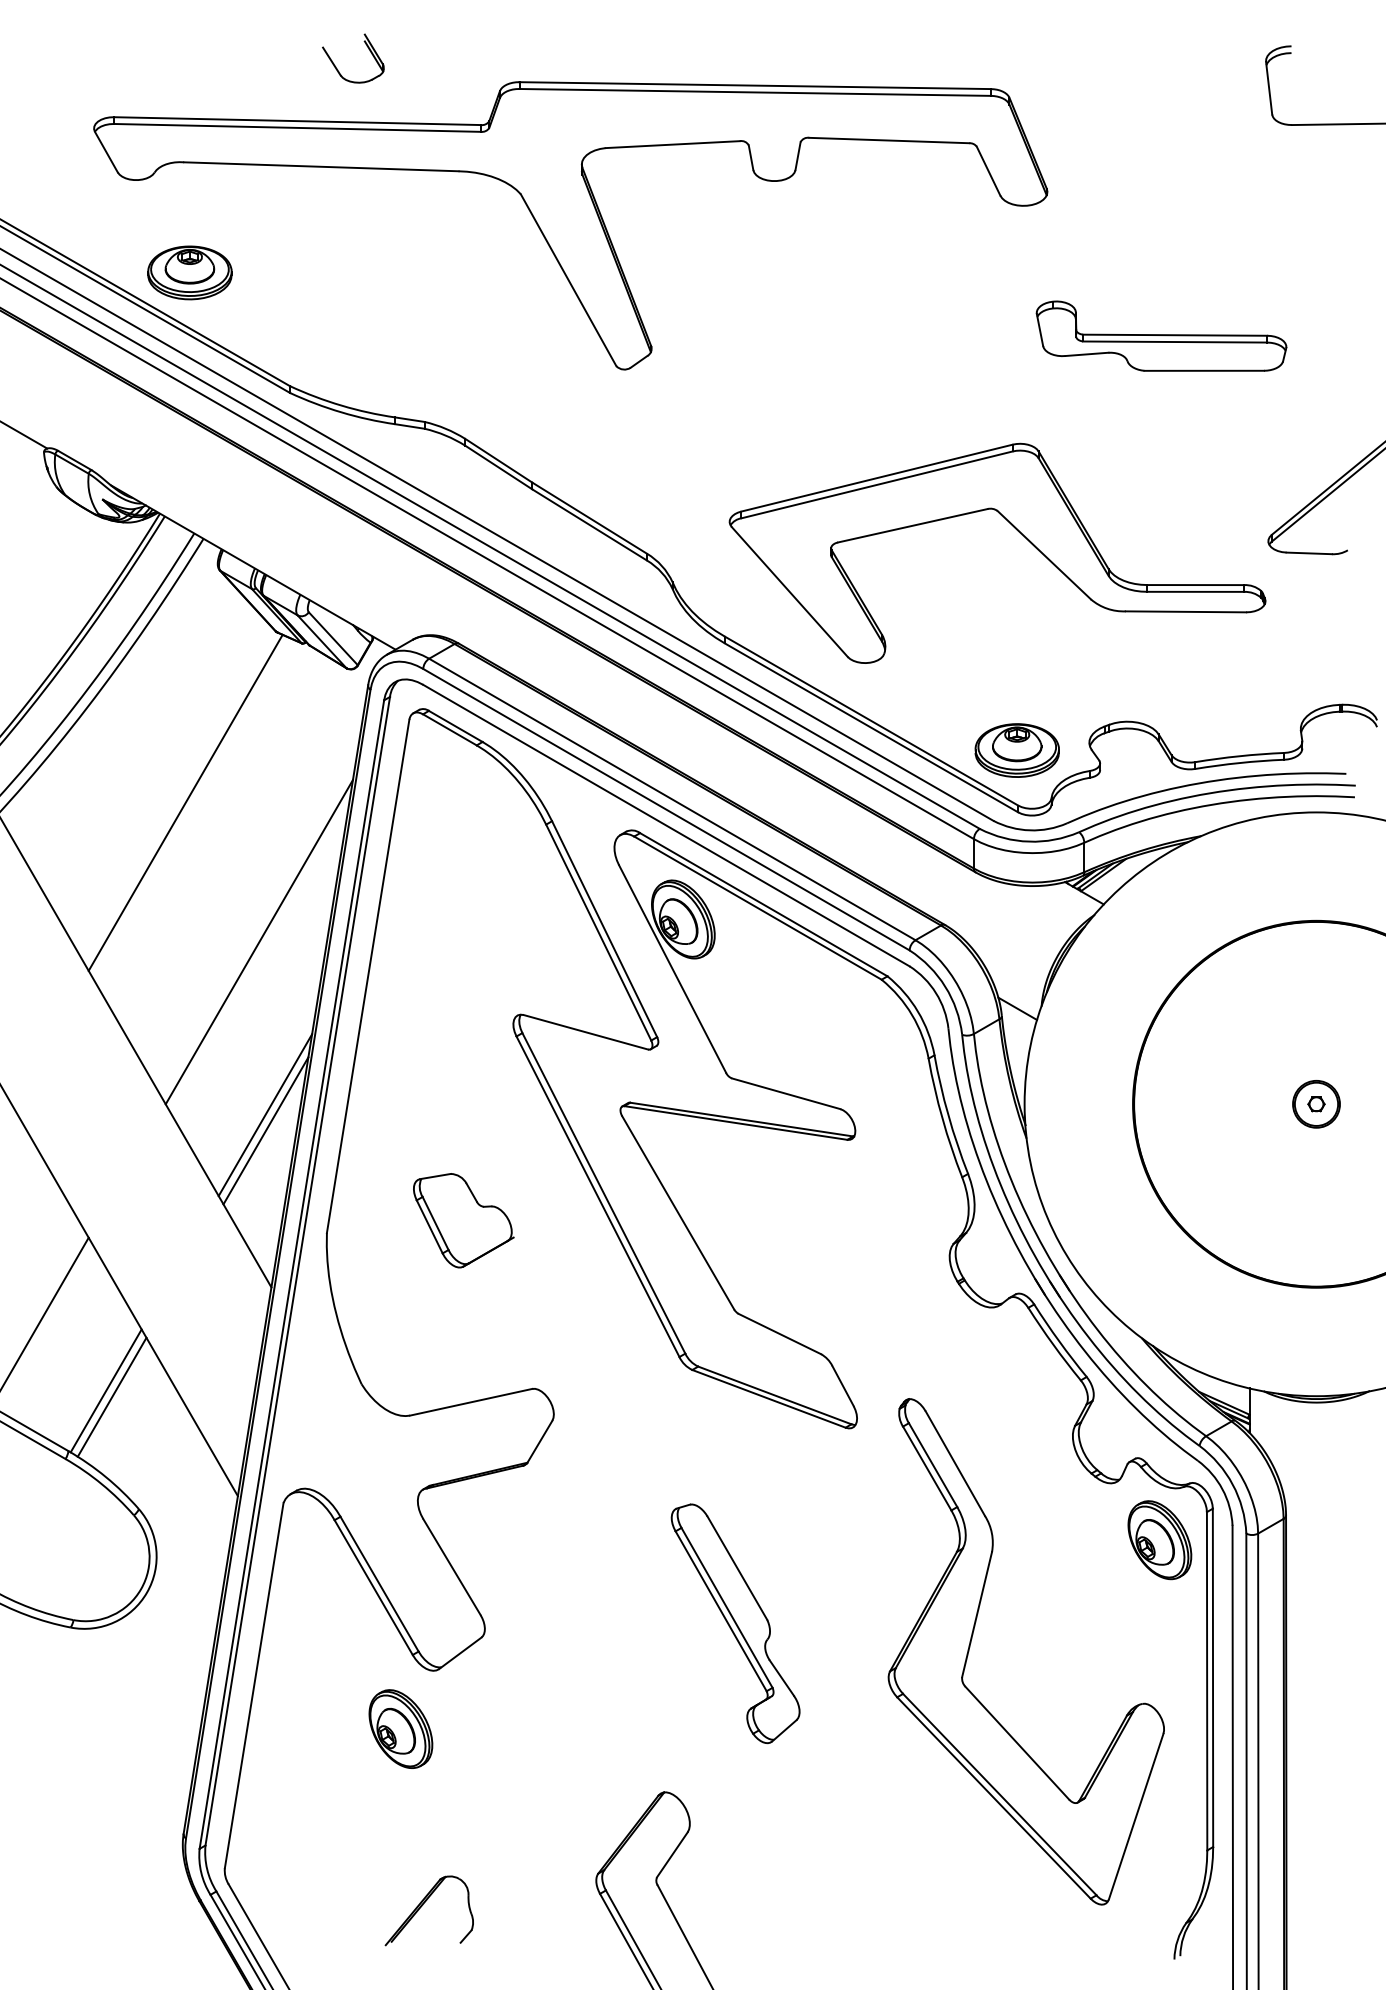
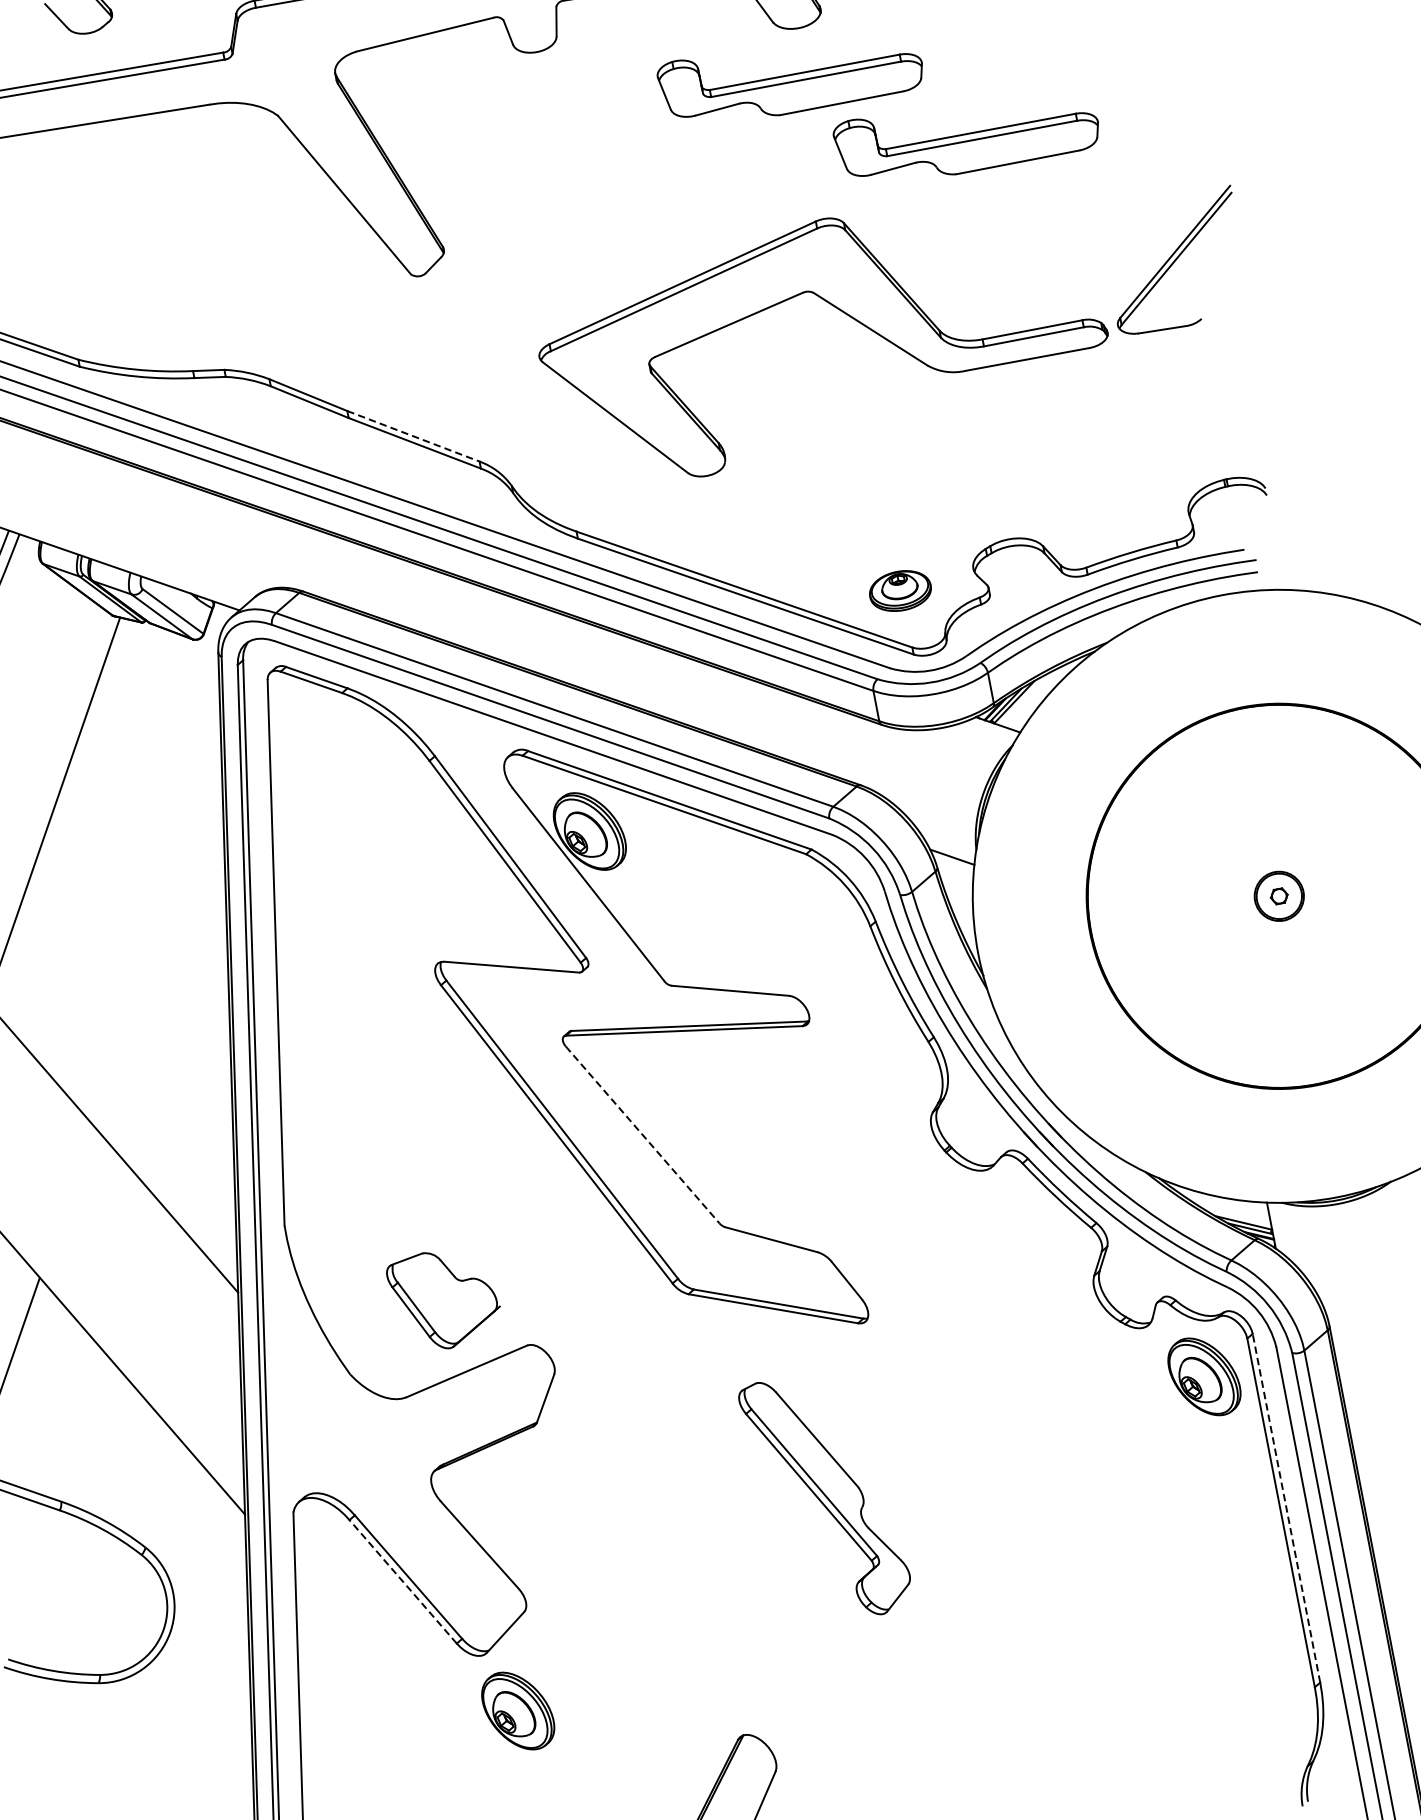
part: (1007, 248) -> (790, 75), added
line: (590, 518) -> (414, 436), solid -> dashed
part: (1017, 531) -> (838, 310), moved
part: (1016, 750) -> (899, 591), size x0.7
line: (258, 942) -> (156, 939), removed
line: (265, 1115) -> (197, 1116), removed
line: (265, 1130) -> (200, 1132), removed
line: (678, 1212) -> (642, 1134), solid -> dashed
part: (463, 1220) -> (444, 1298), moved
line: (105, 1390) -> (87, 1431), removed
line: (111, 1396) -> (94, 1436), removed
line: (373, 1587) -> (402, 1581), solid -> dashed
part: (735, 1623) -> (826, 1497), moved
part: (972, 1639) -> (1030, 1516), removed
line: (1213, 1677) -> (1286, 1507), solid -> dashed
part: (400, 1728) -> (517, 1710), moved

